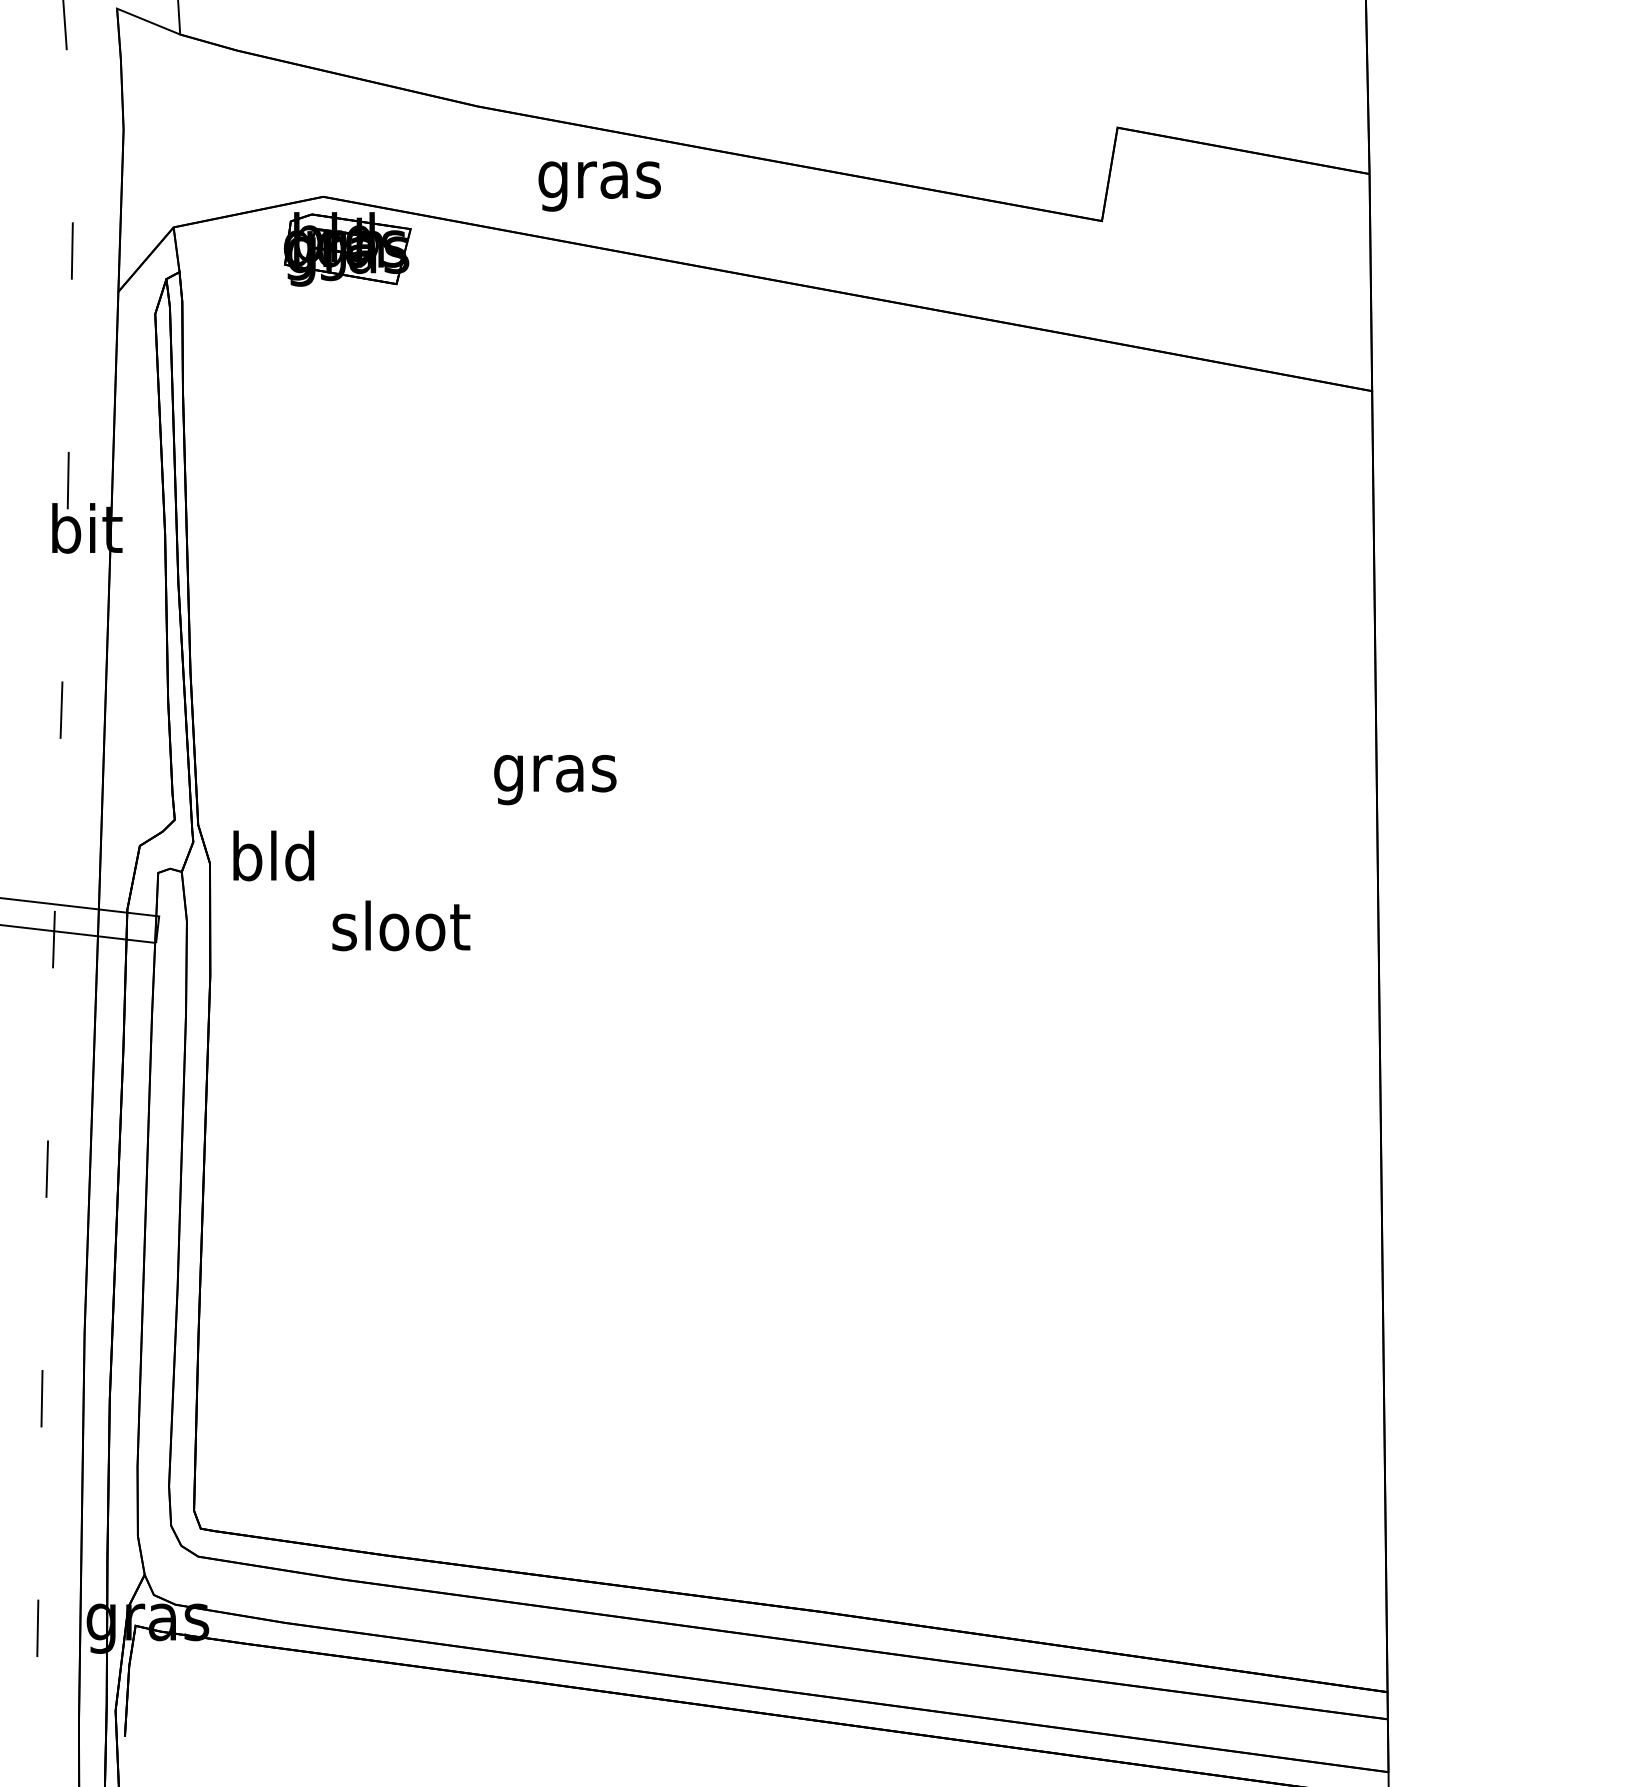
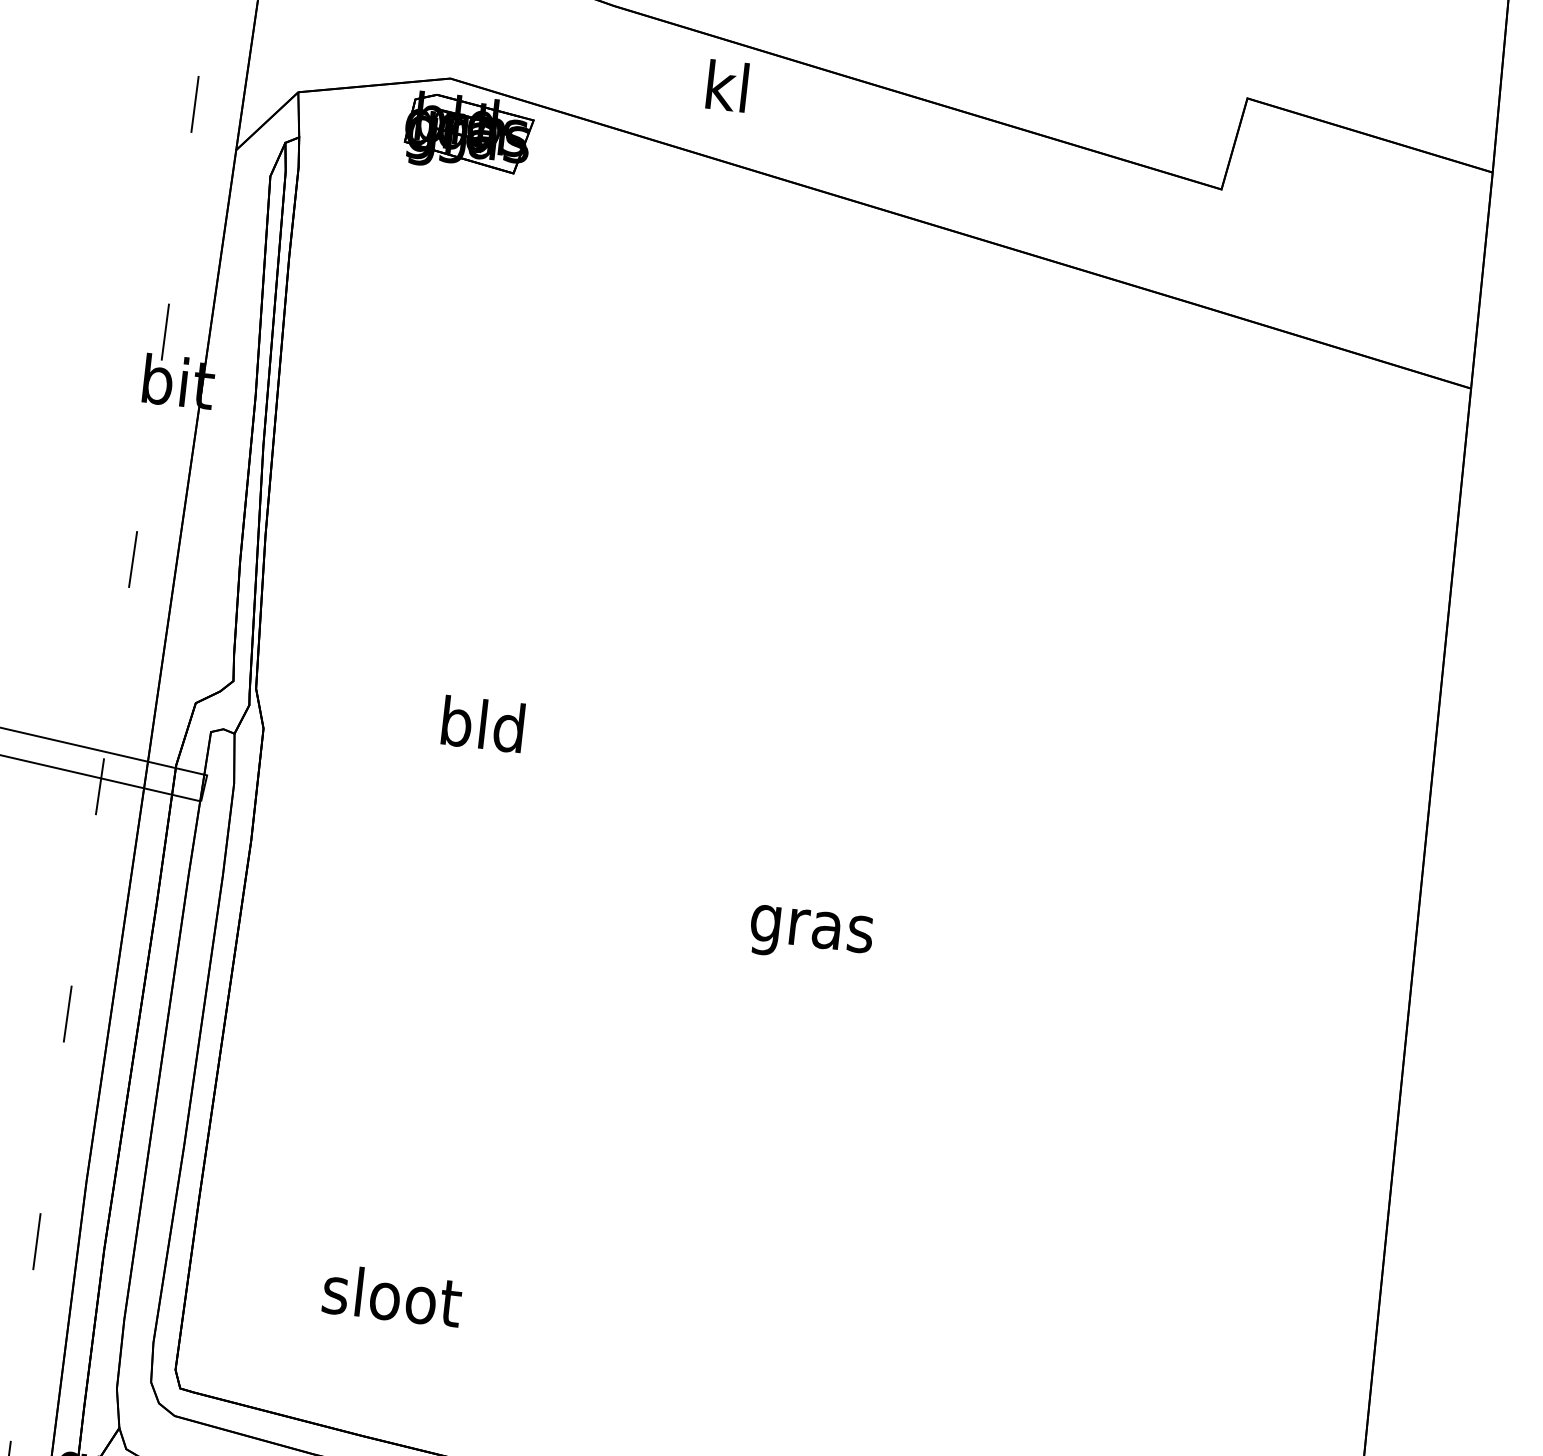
text: (599, 179) -> (726, 92), gras -> kl
text: (555, 780) -> (811, 935), moved
text: (273, 855) -> (482, 723), moved
text: (401, 925) -> (392, 1295), moved

